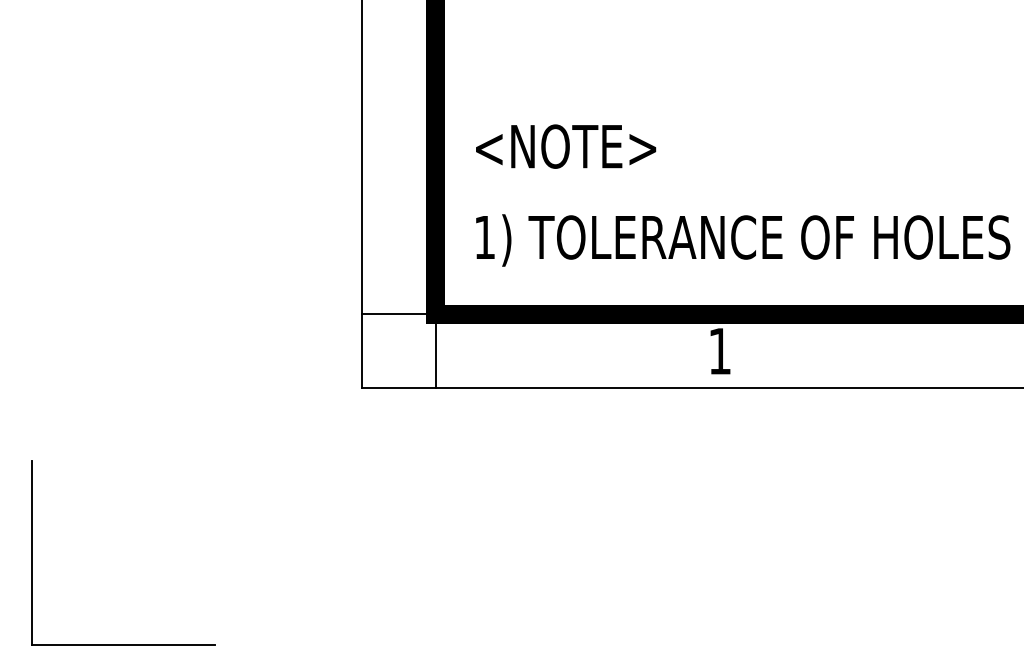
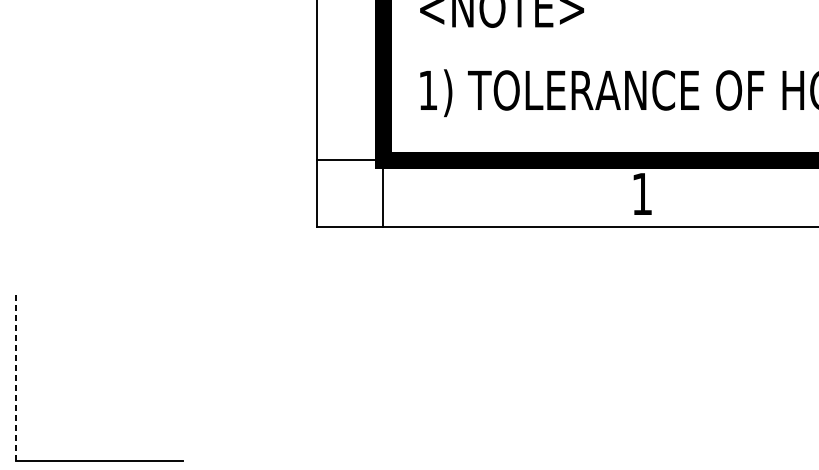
line: (31, 553) -> (15, 378), solid -> dashed

